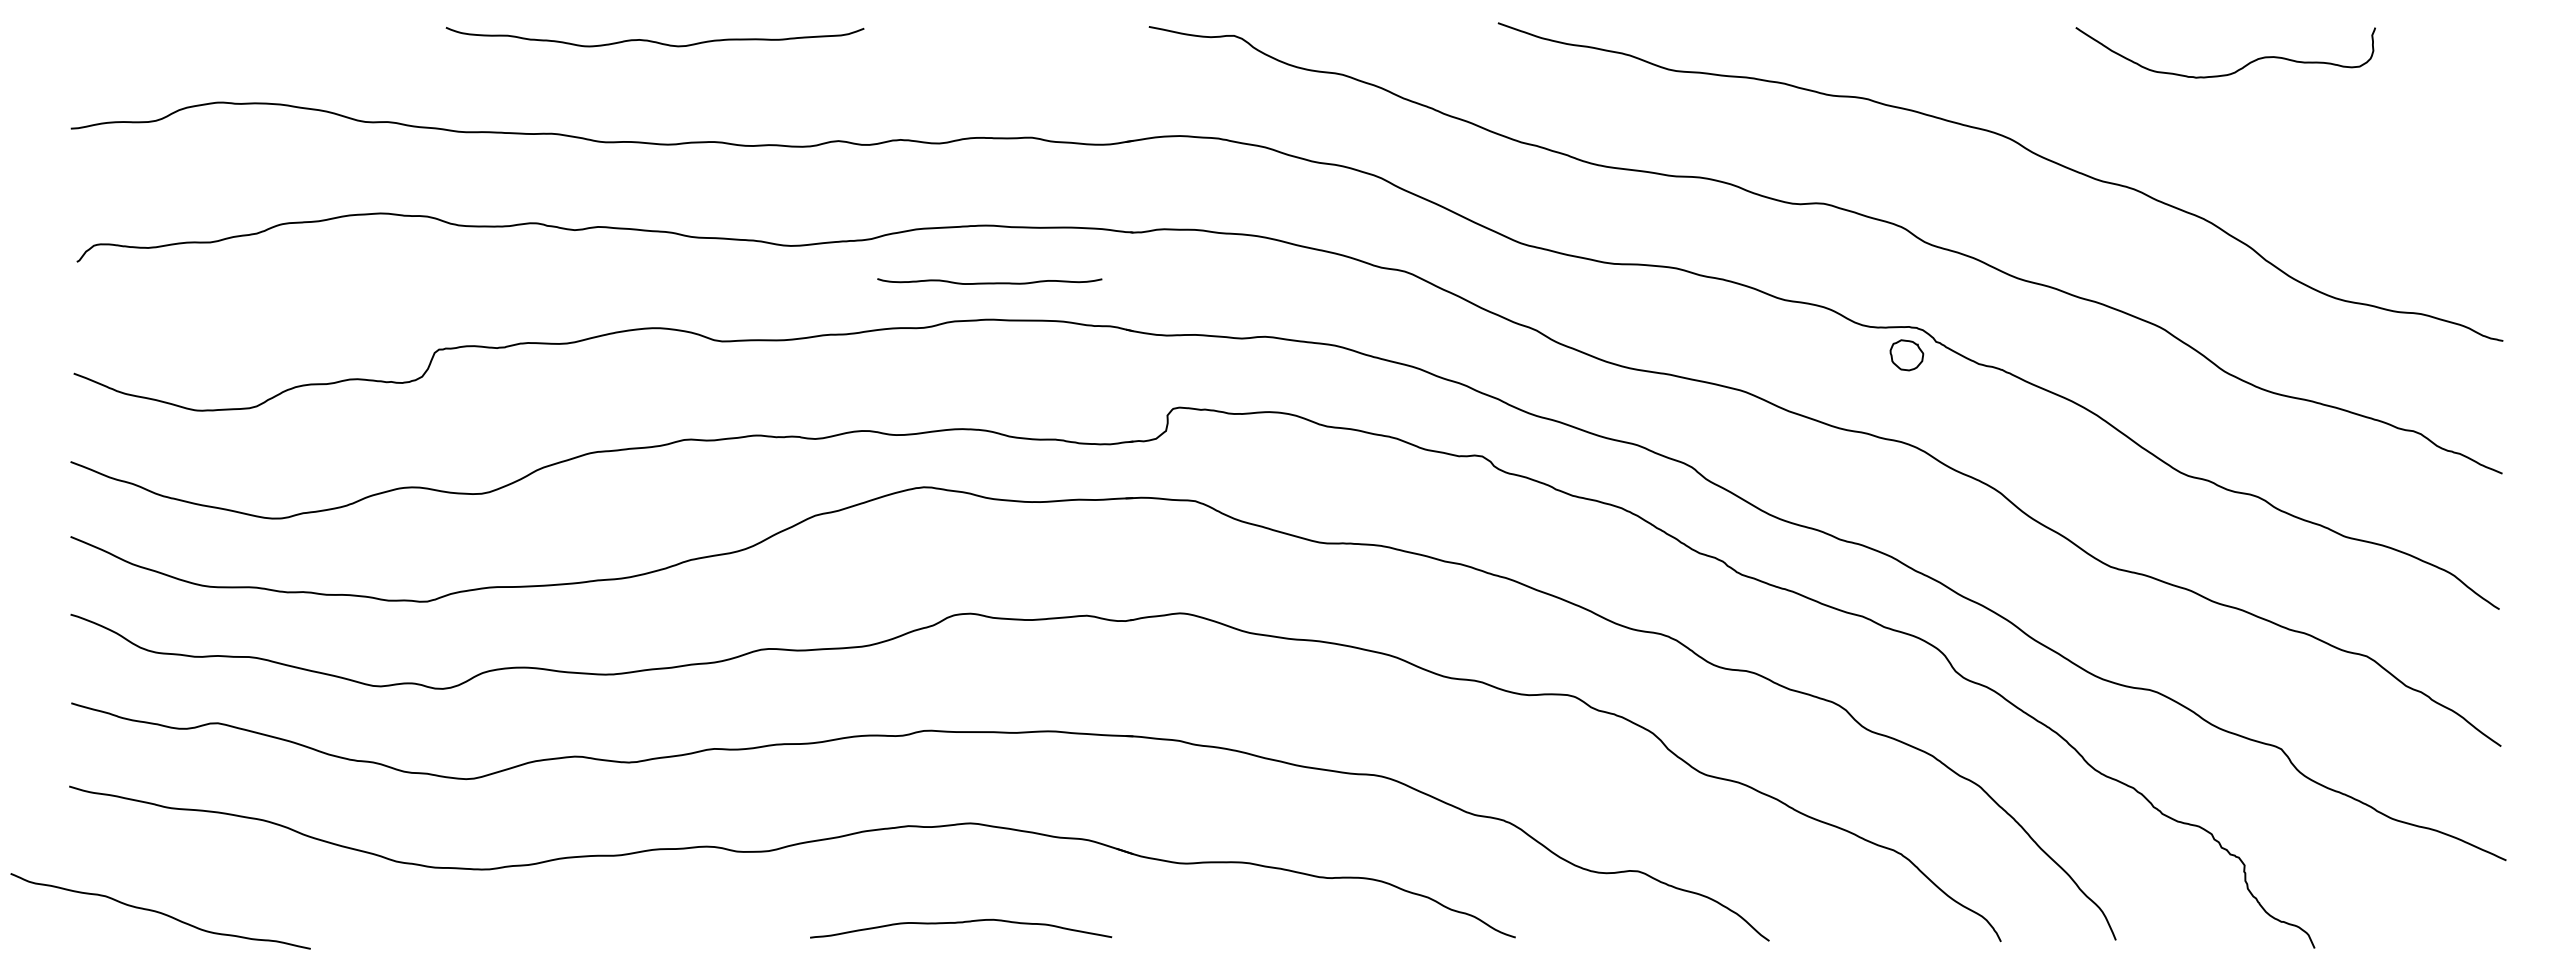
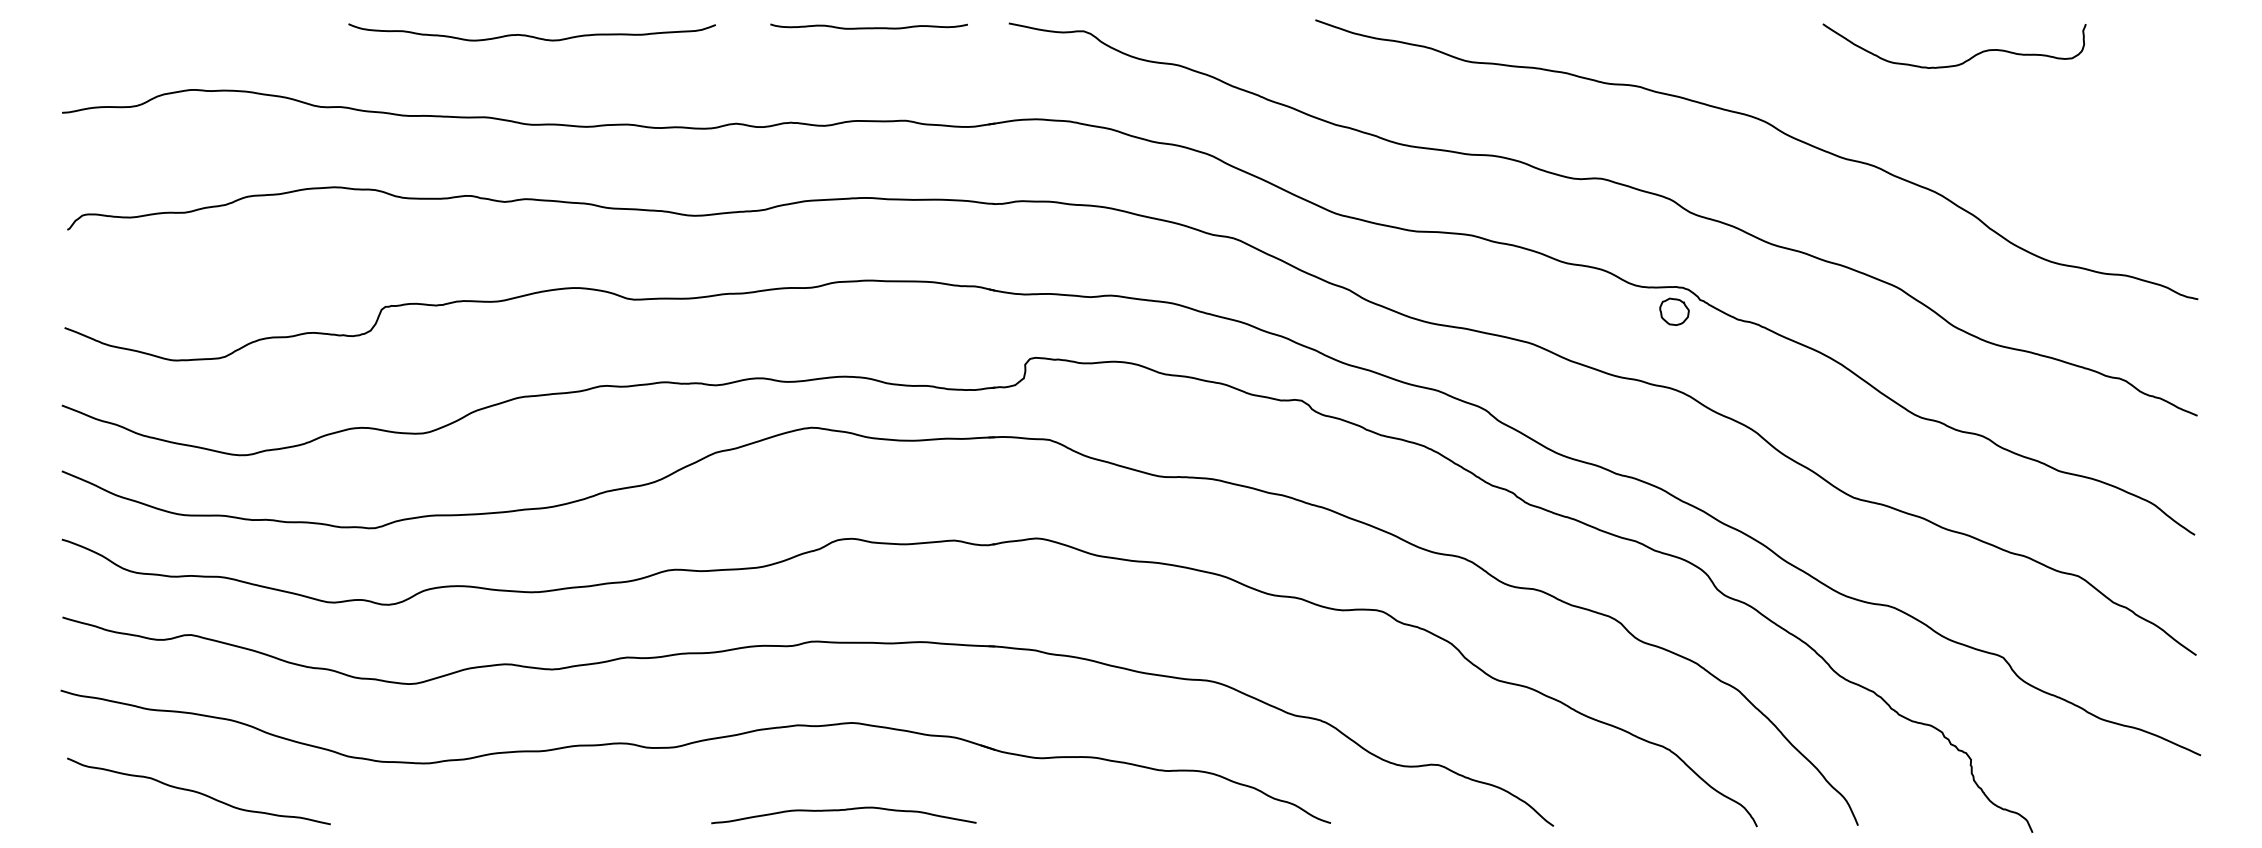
curve: (652, 40) -> (529, 35), moved
curve: (989, 282) -> (868, 27), moved
curve: (159, 911) -> (197, 791), moved

